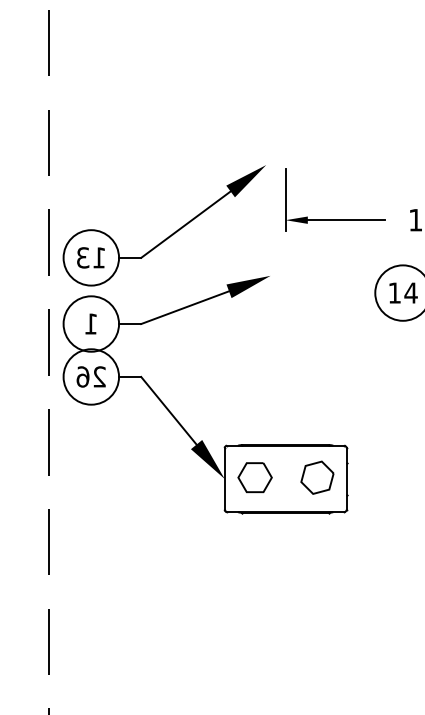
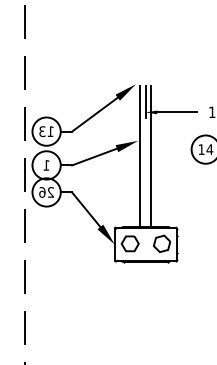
line: (275, 306) -> (140, 156), added
line: (296, 306) -> (151, 156), added

